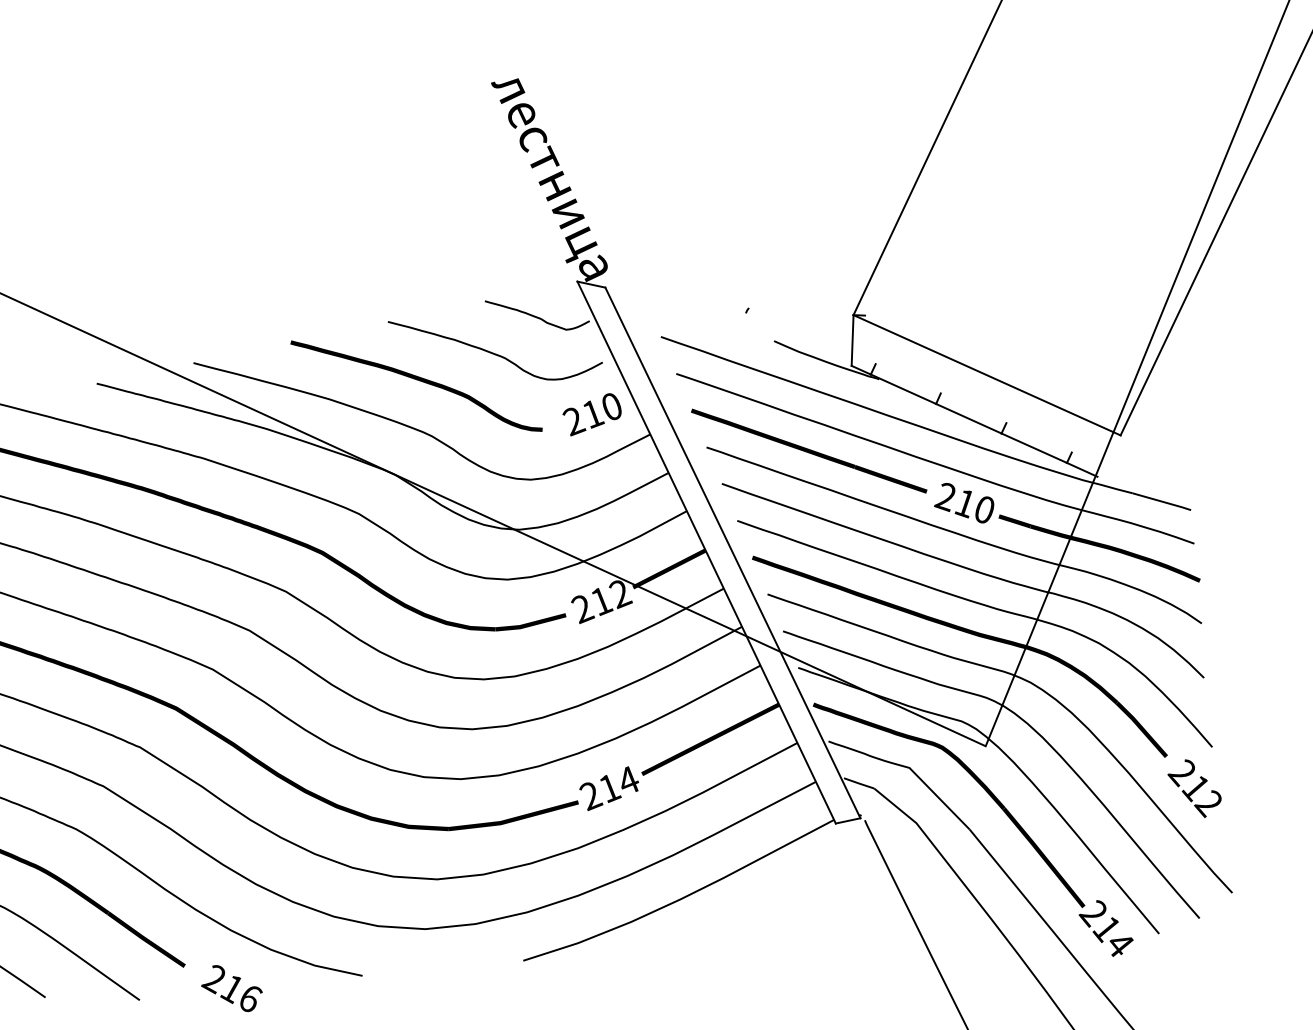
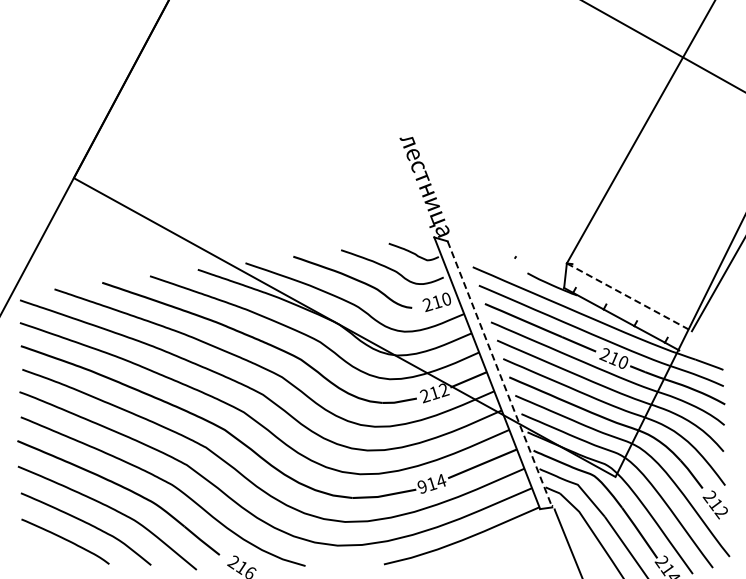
line: (987, 375) -> (629, 297), solid -> dashed
line: (731, 553) -> (499, 374), solid -> dashed
text: (590, 796) -> (422, 487), 214 -> 914

